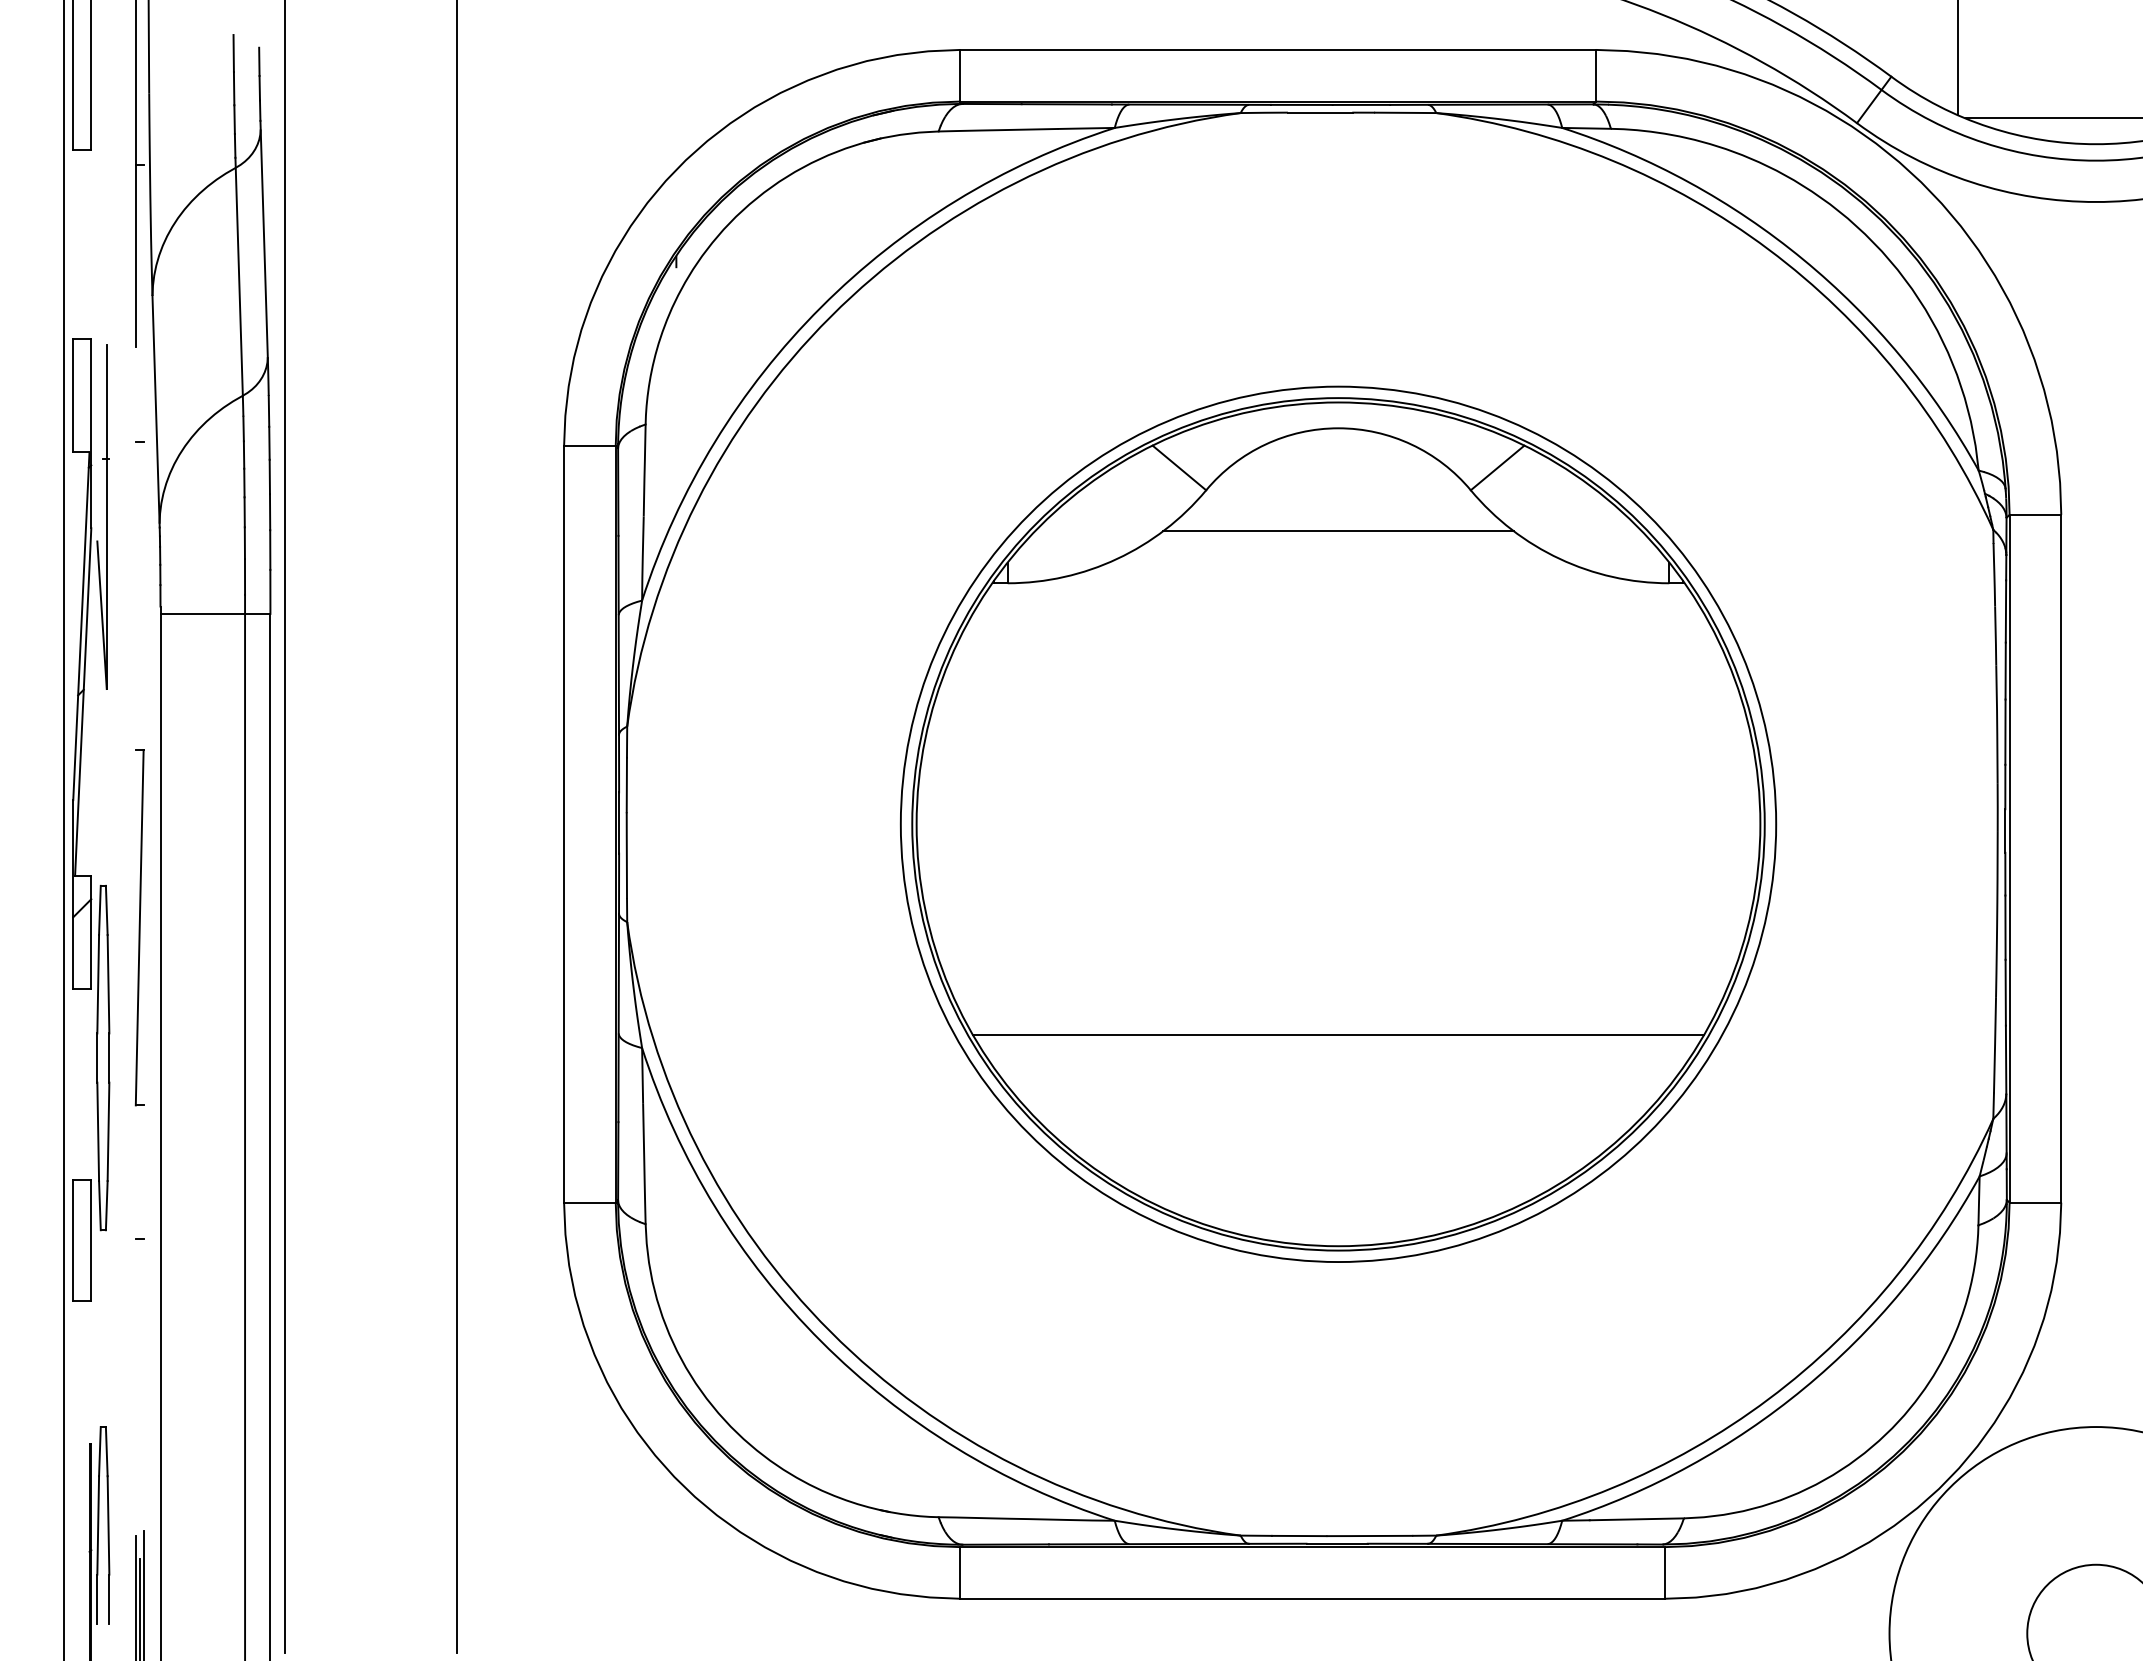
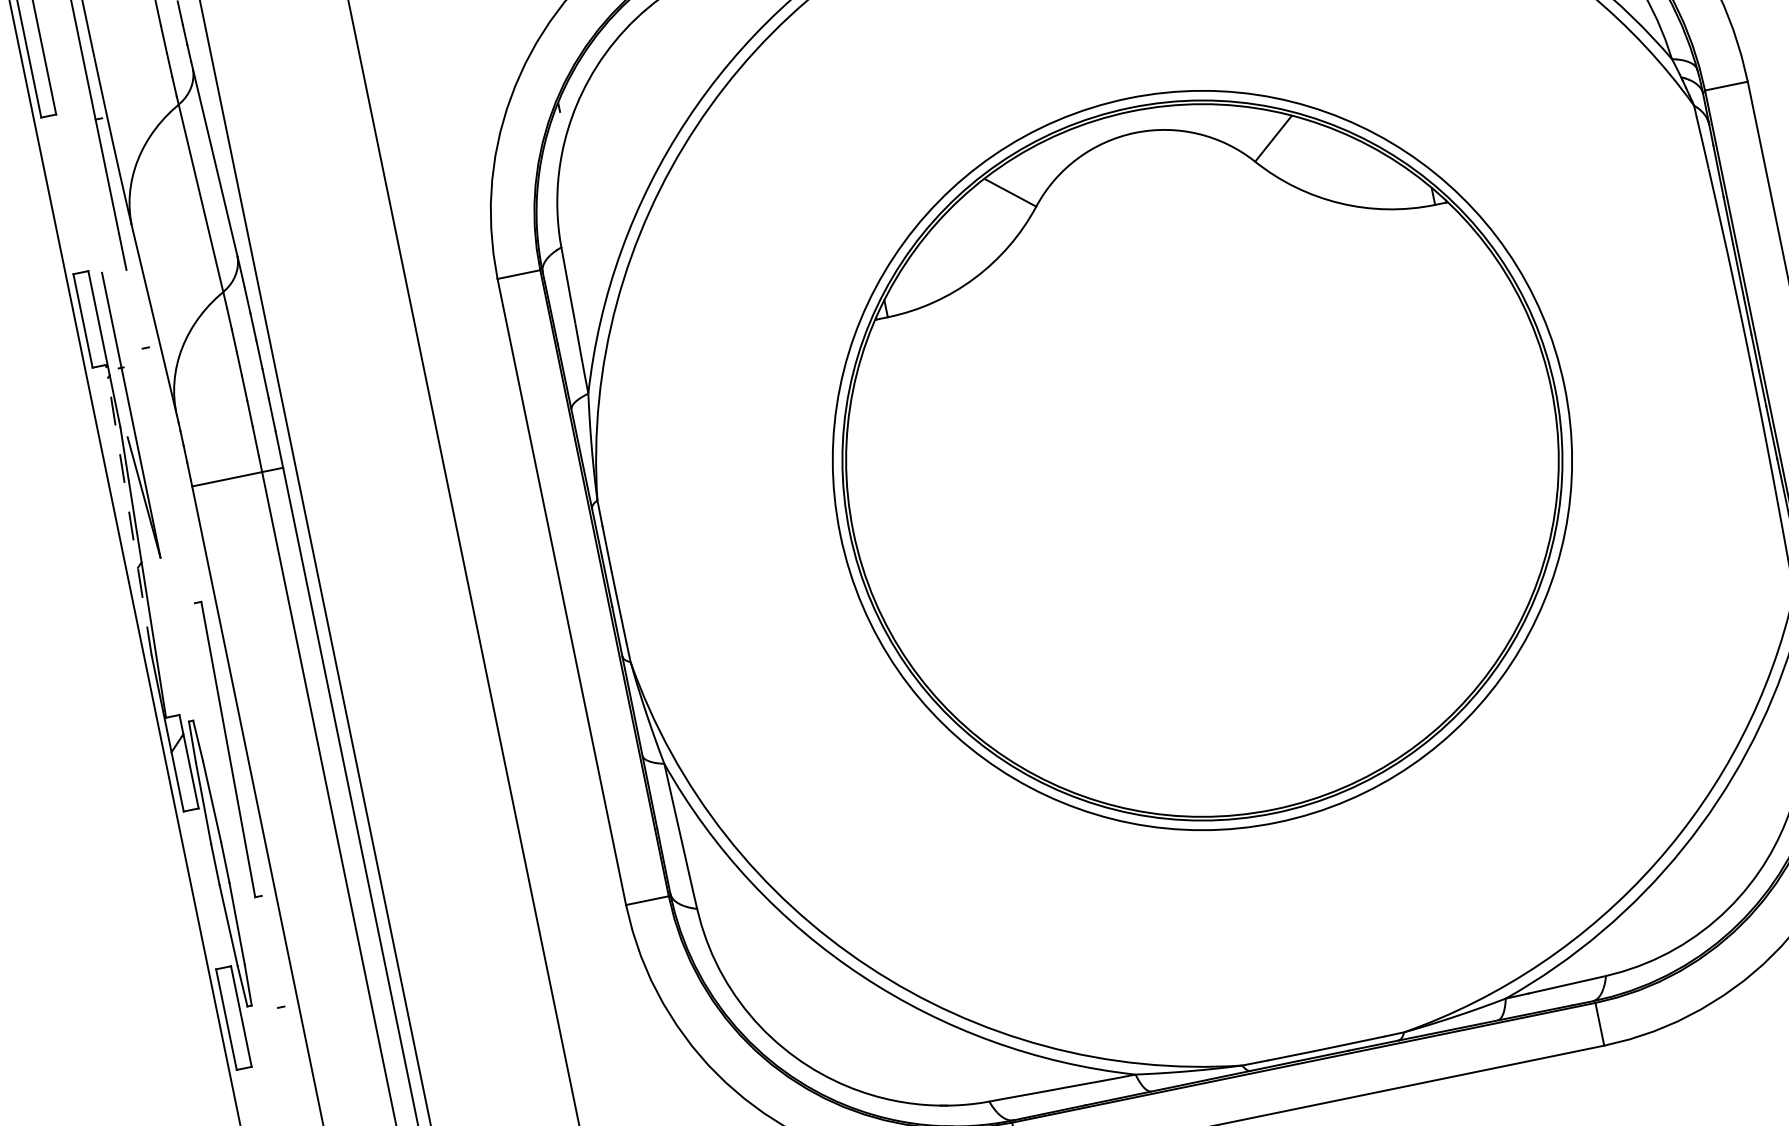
line: (1338, 531) -> (1152, 218), removed
line: (81, 625) -> (128, 509), solid -> dashed
line: (1338, 1034) -> (1238, 634), removed

